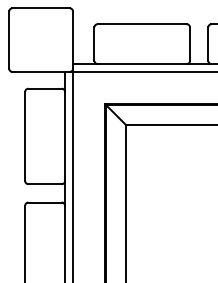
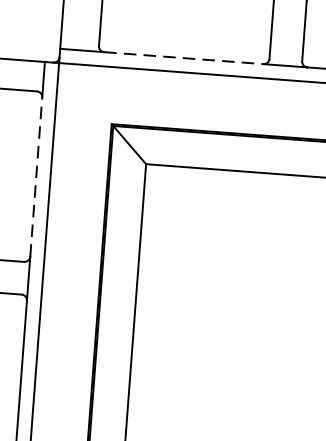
line: (142, 64) -> (184, 59), solid -> dashed
line: (65, 136) -> (37, 177), solid -> dashed

